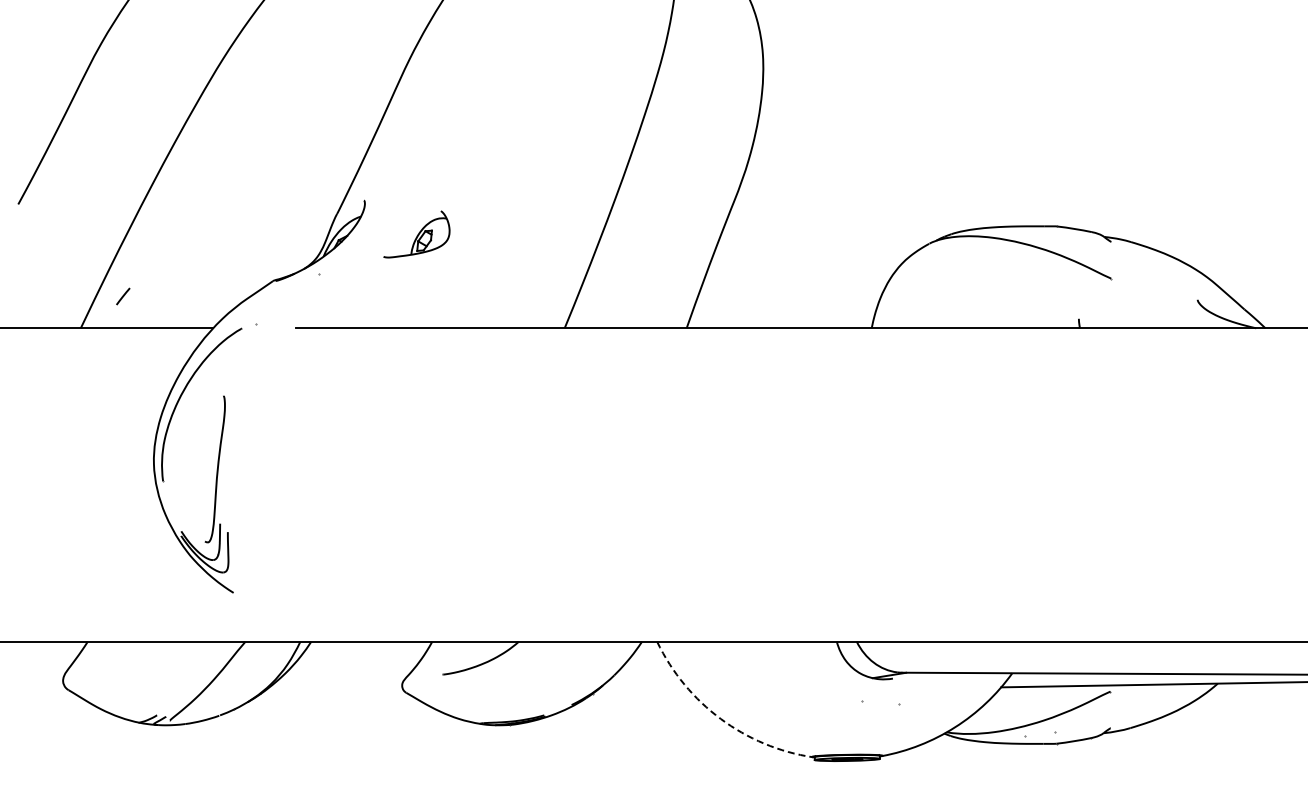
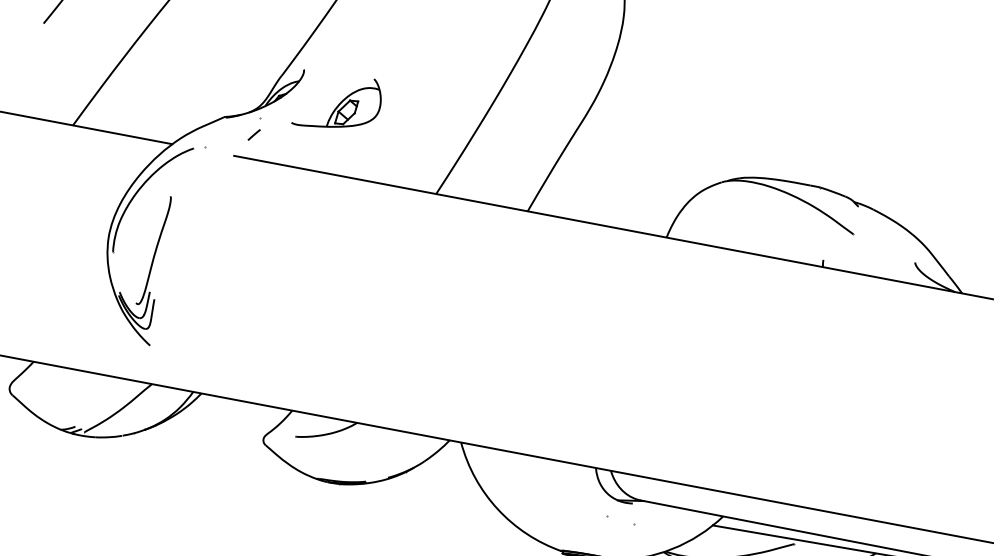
part: (416, 234) -> (338, 102), size x1.67
line: (123, 296) -> (254, 135), moved
arc: (720, 718) -> (497, 509), dashed -> solid

